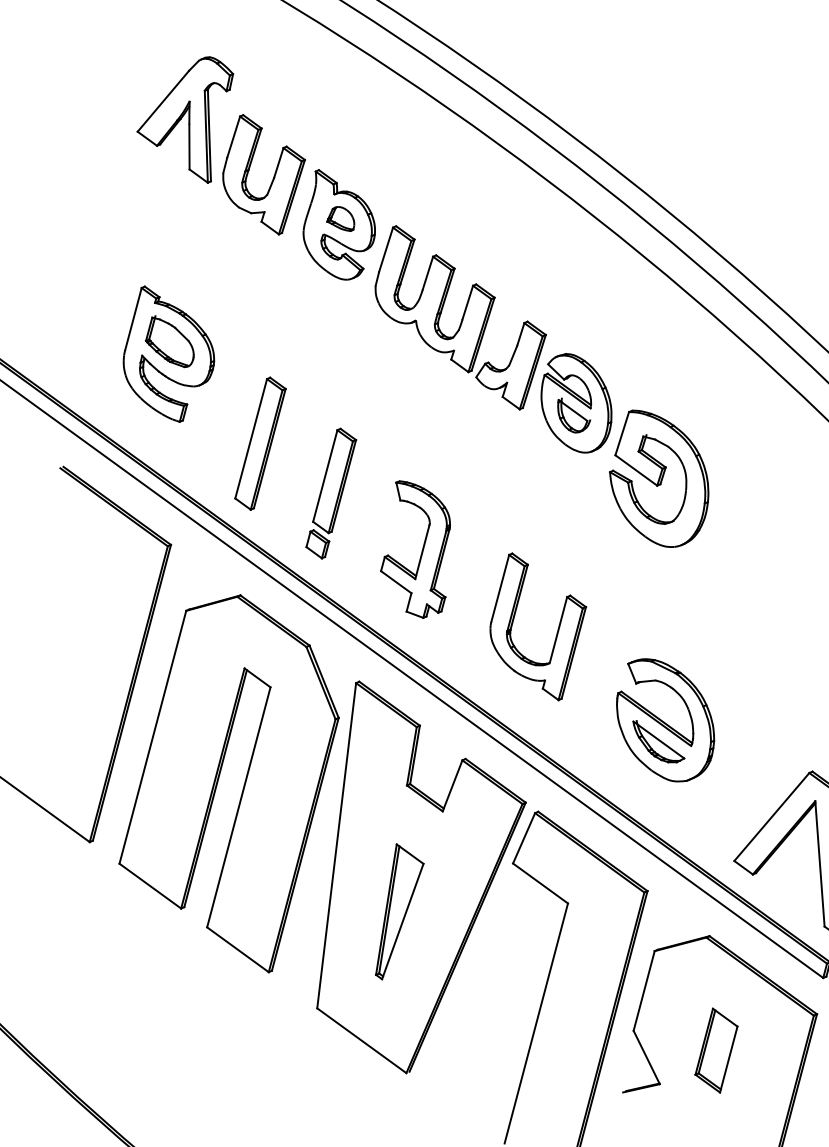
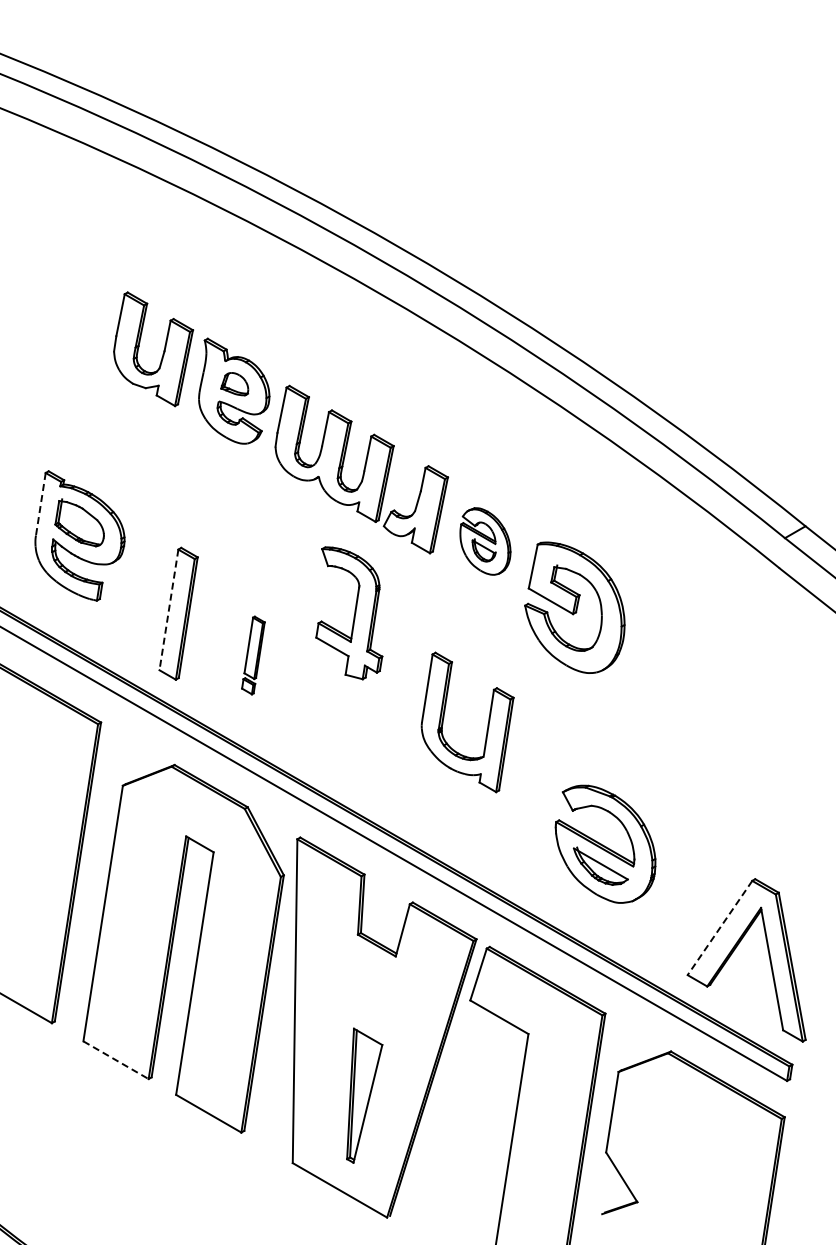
part: (183, 117) -> (69, 300), removed
line: (133, 319) -> (40, 504), solid -> dashed
part: (576, 403) -> (485, 541), size x0.7
line: (250, 439) -> (168, 610), solid -> dashed
part: (331, 493) -> (253, 655), size x0.6
part: (416, 550) -> (349, 613), moved
part: (557, 630) -> (487, 723), moved
line: (771, 817) -> (719, 928), solid -> dashed
line: (150, 886) -> (116, 1060), solid -> dashed
part: (400, 912) -> (364, 1095), moved
part: (716, 1050) -> (689, 1163), removed

